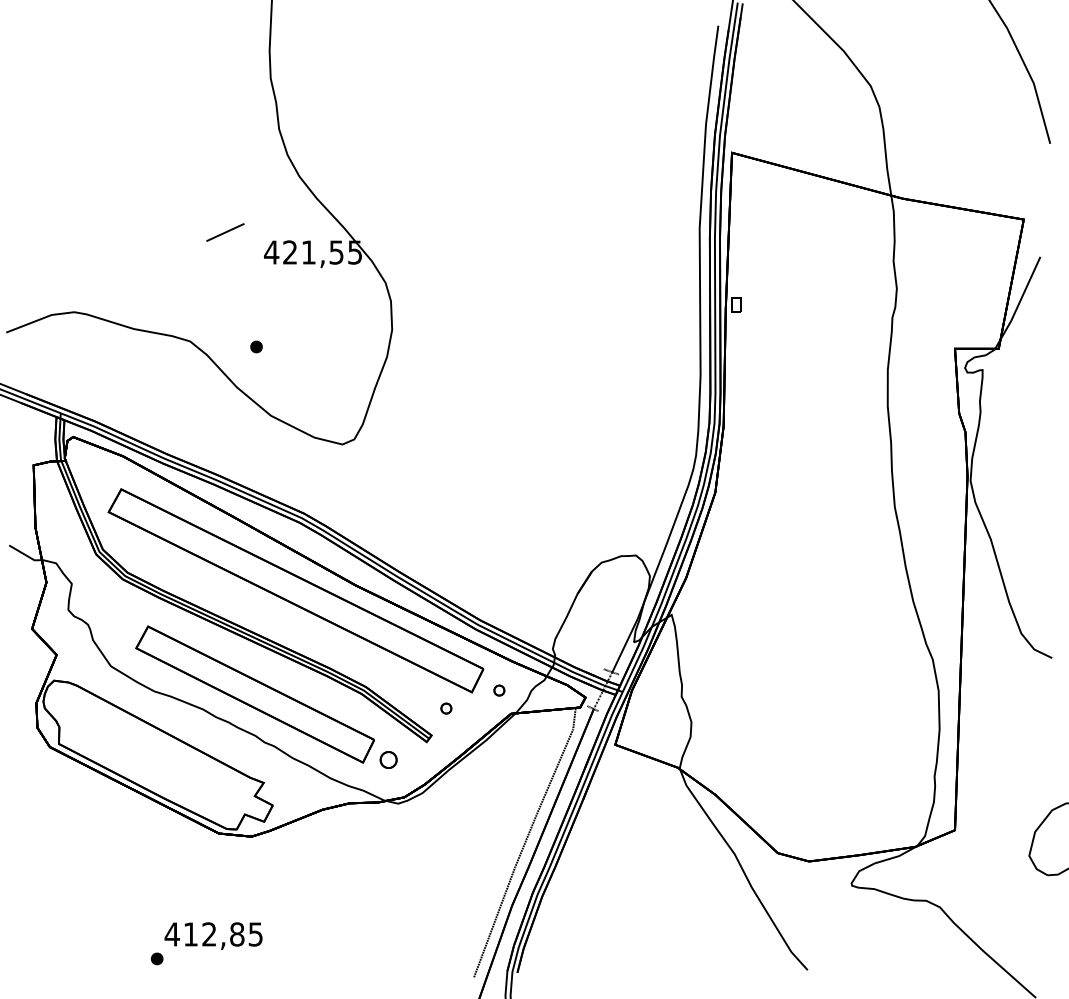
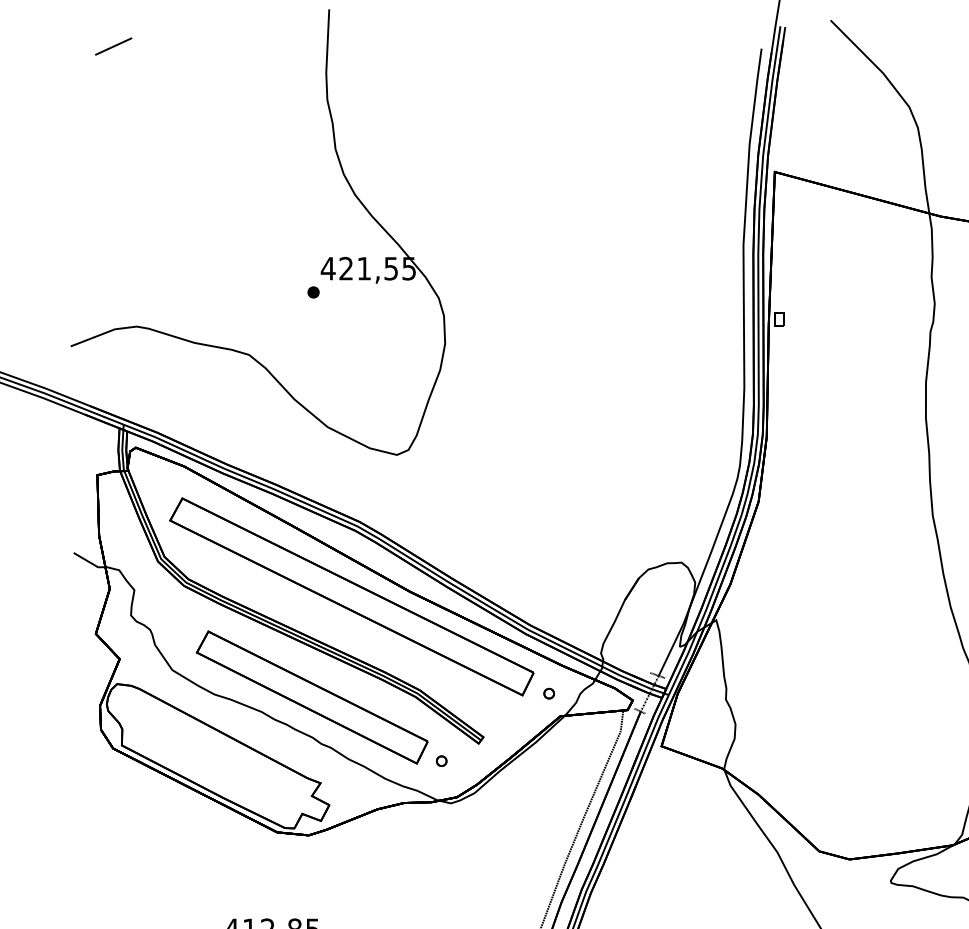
line: (225, 232) -> (113, 46), moved
part: (256, 346) -> (313, 291), moved
part: (446, 708) -> (497, 711), removed
part: (388, 760) -> (441, 761), size x0.62

